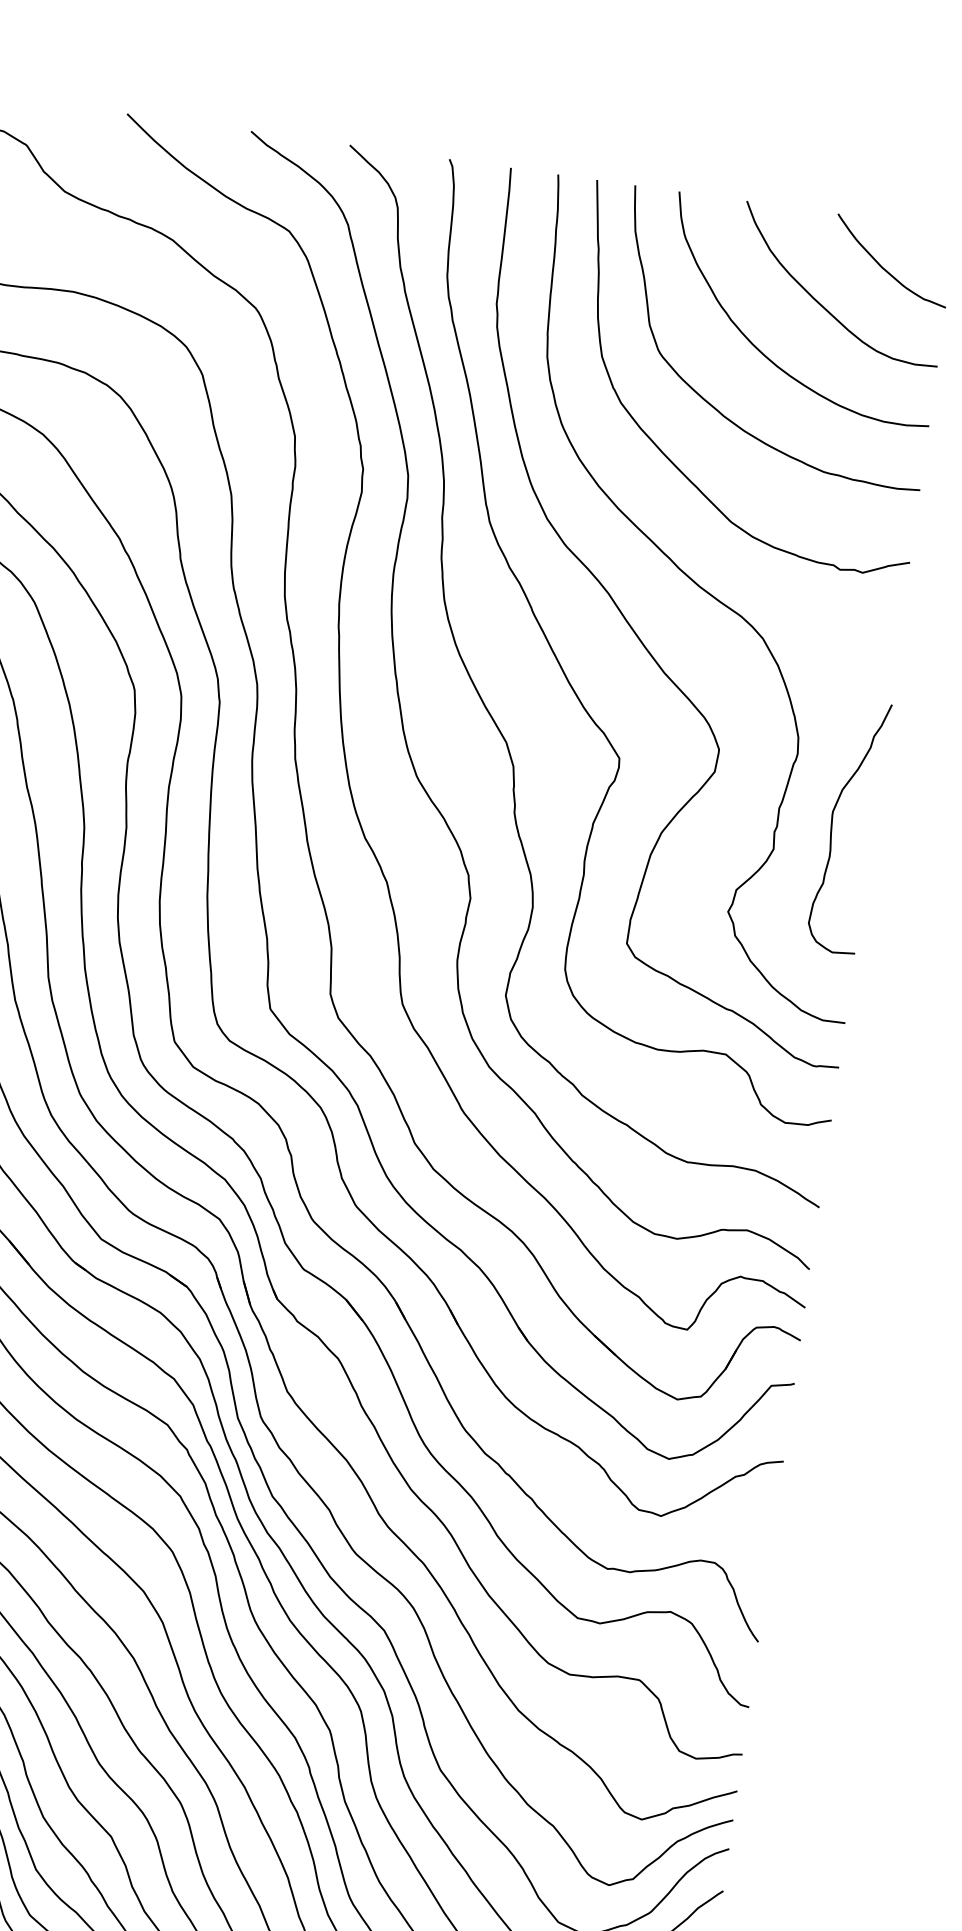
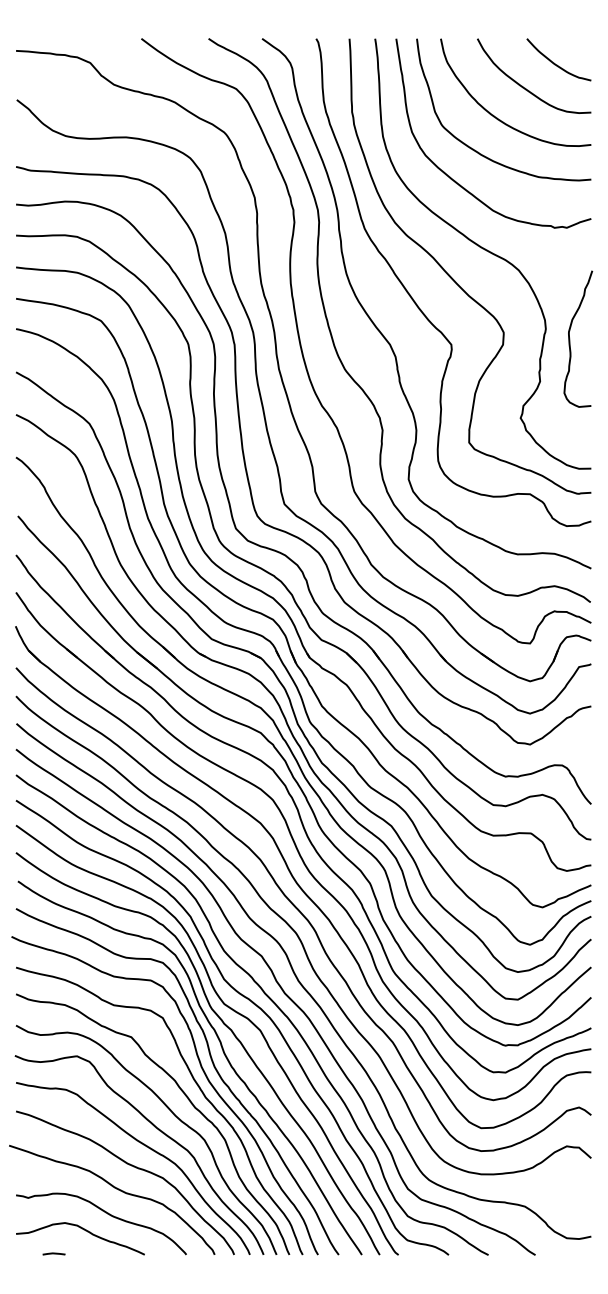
curve: (834, 823) -> (570, 338), moved

